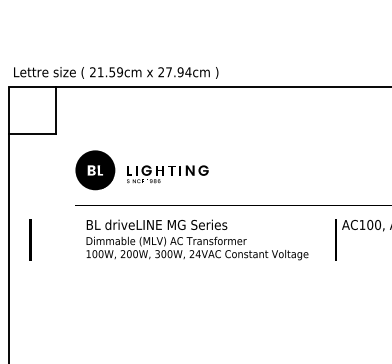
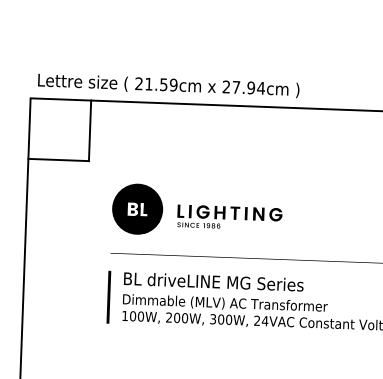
line: (30, 239) -> (108, 296), moved

